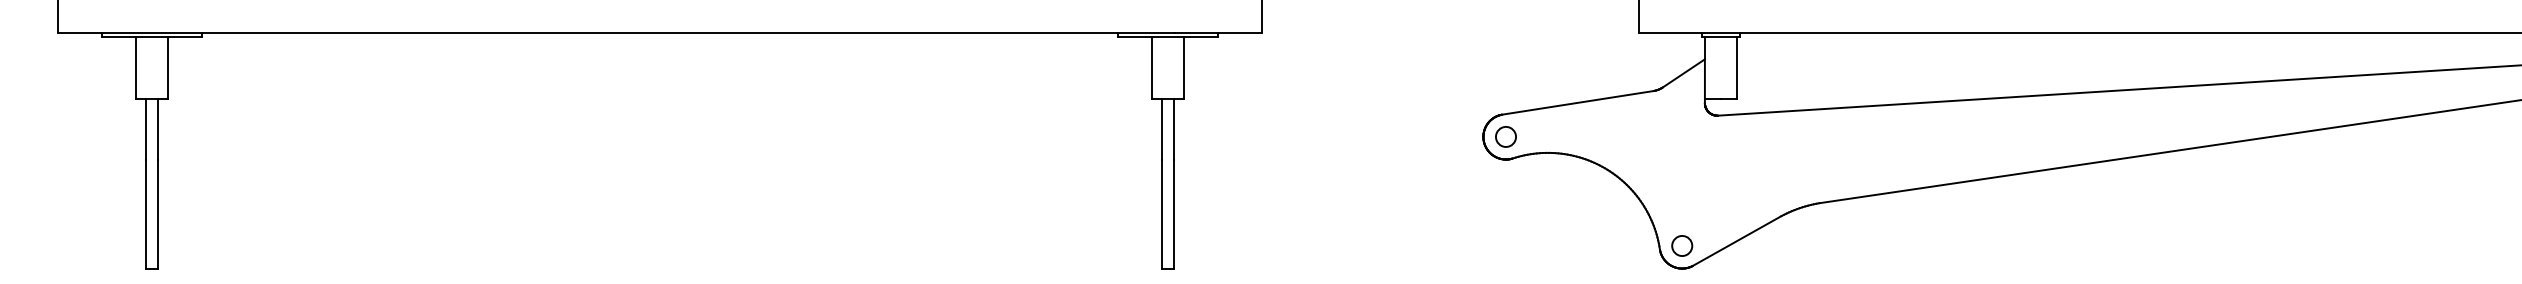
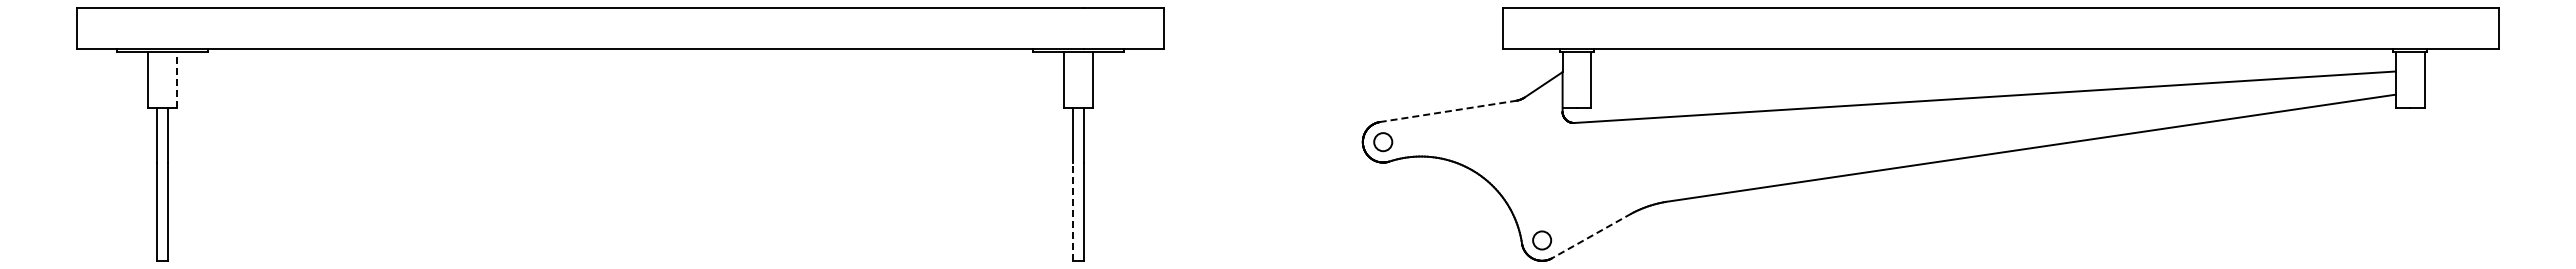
line: (167, 67) -> (176, 79), solid -> dashed
line: (1578, 102) -> (1448, 111), solid -> dashed
line: (1162, 213) -> (1073, 211), solid -> dashed
line: (1736, 241) -> (1591, 236), solid -> dashed

